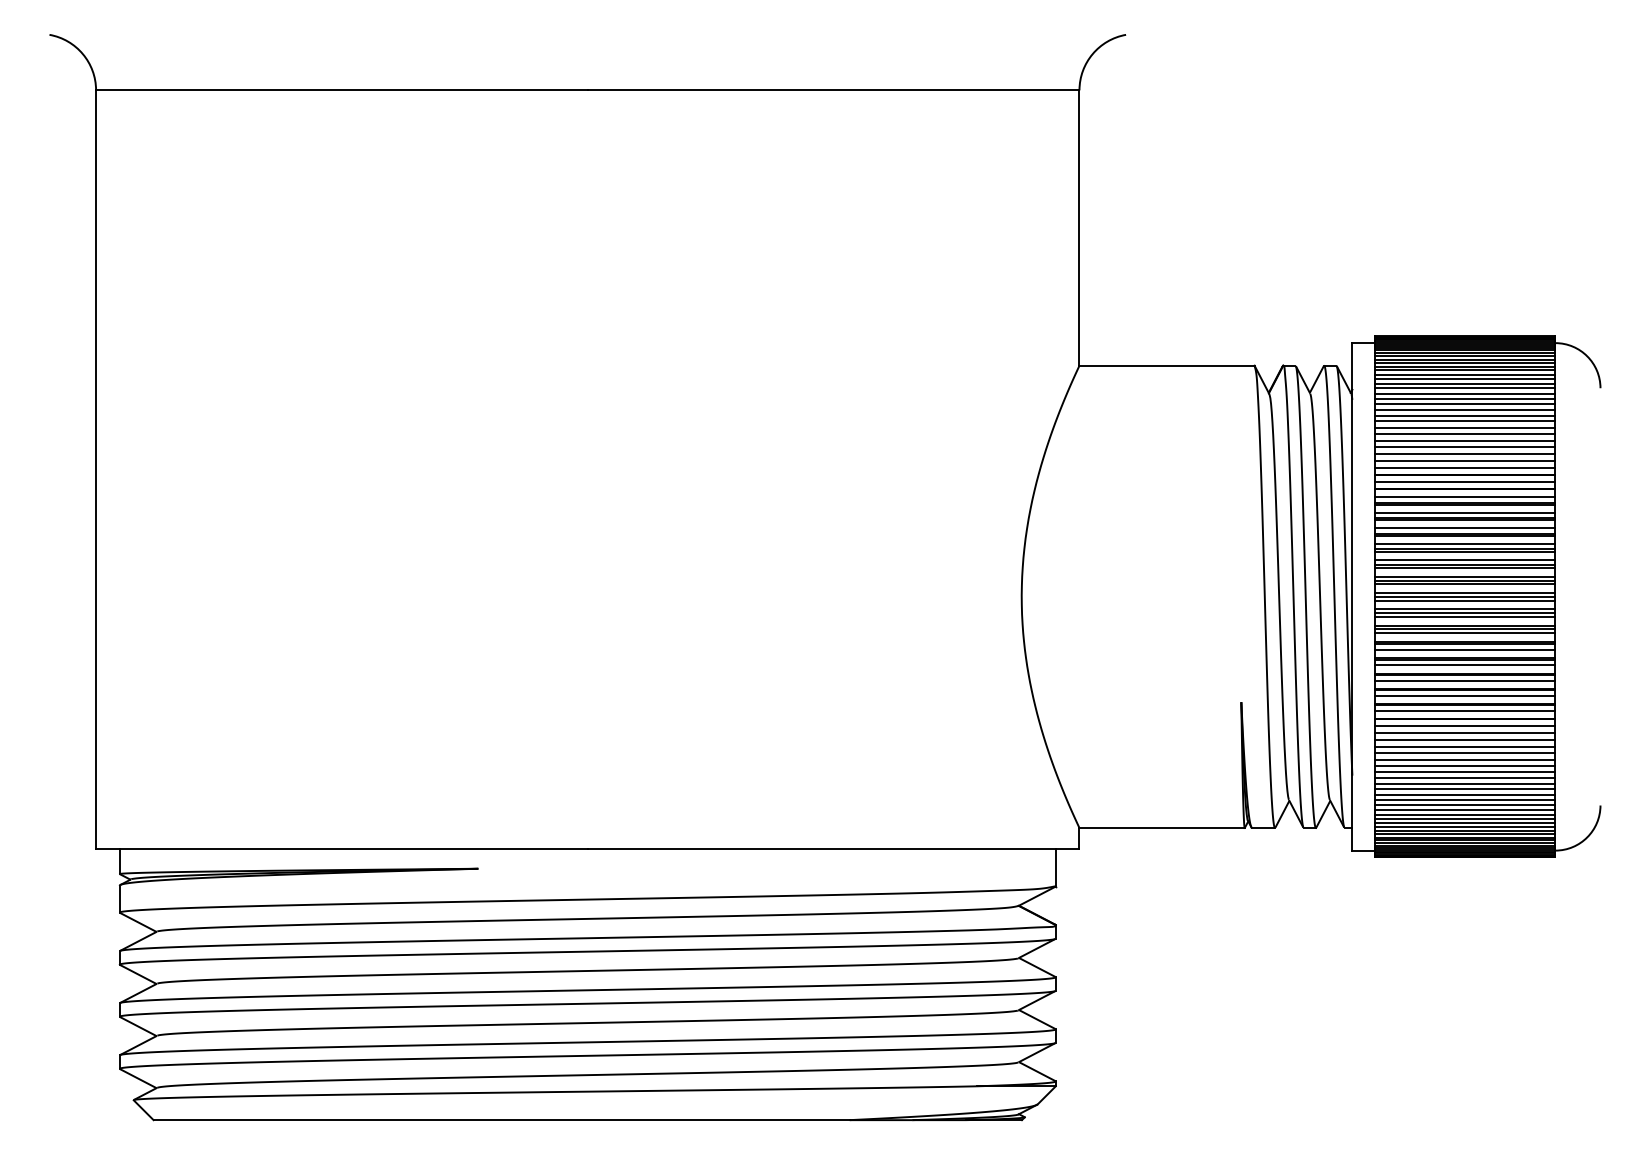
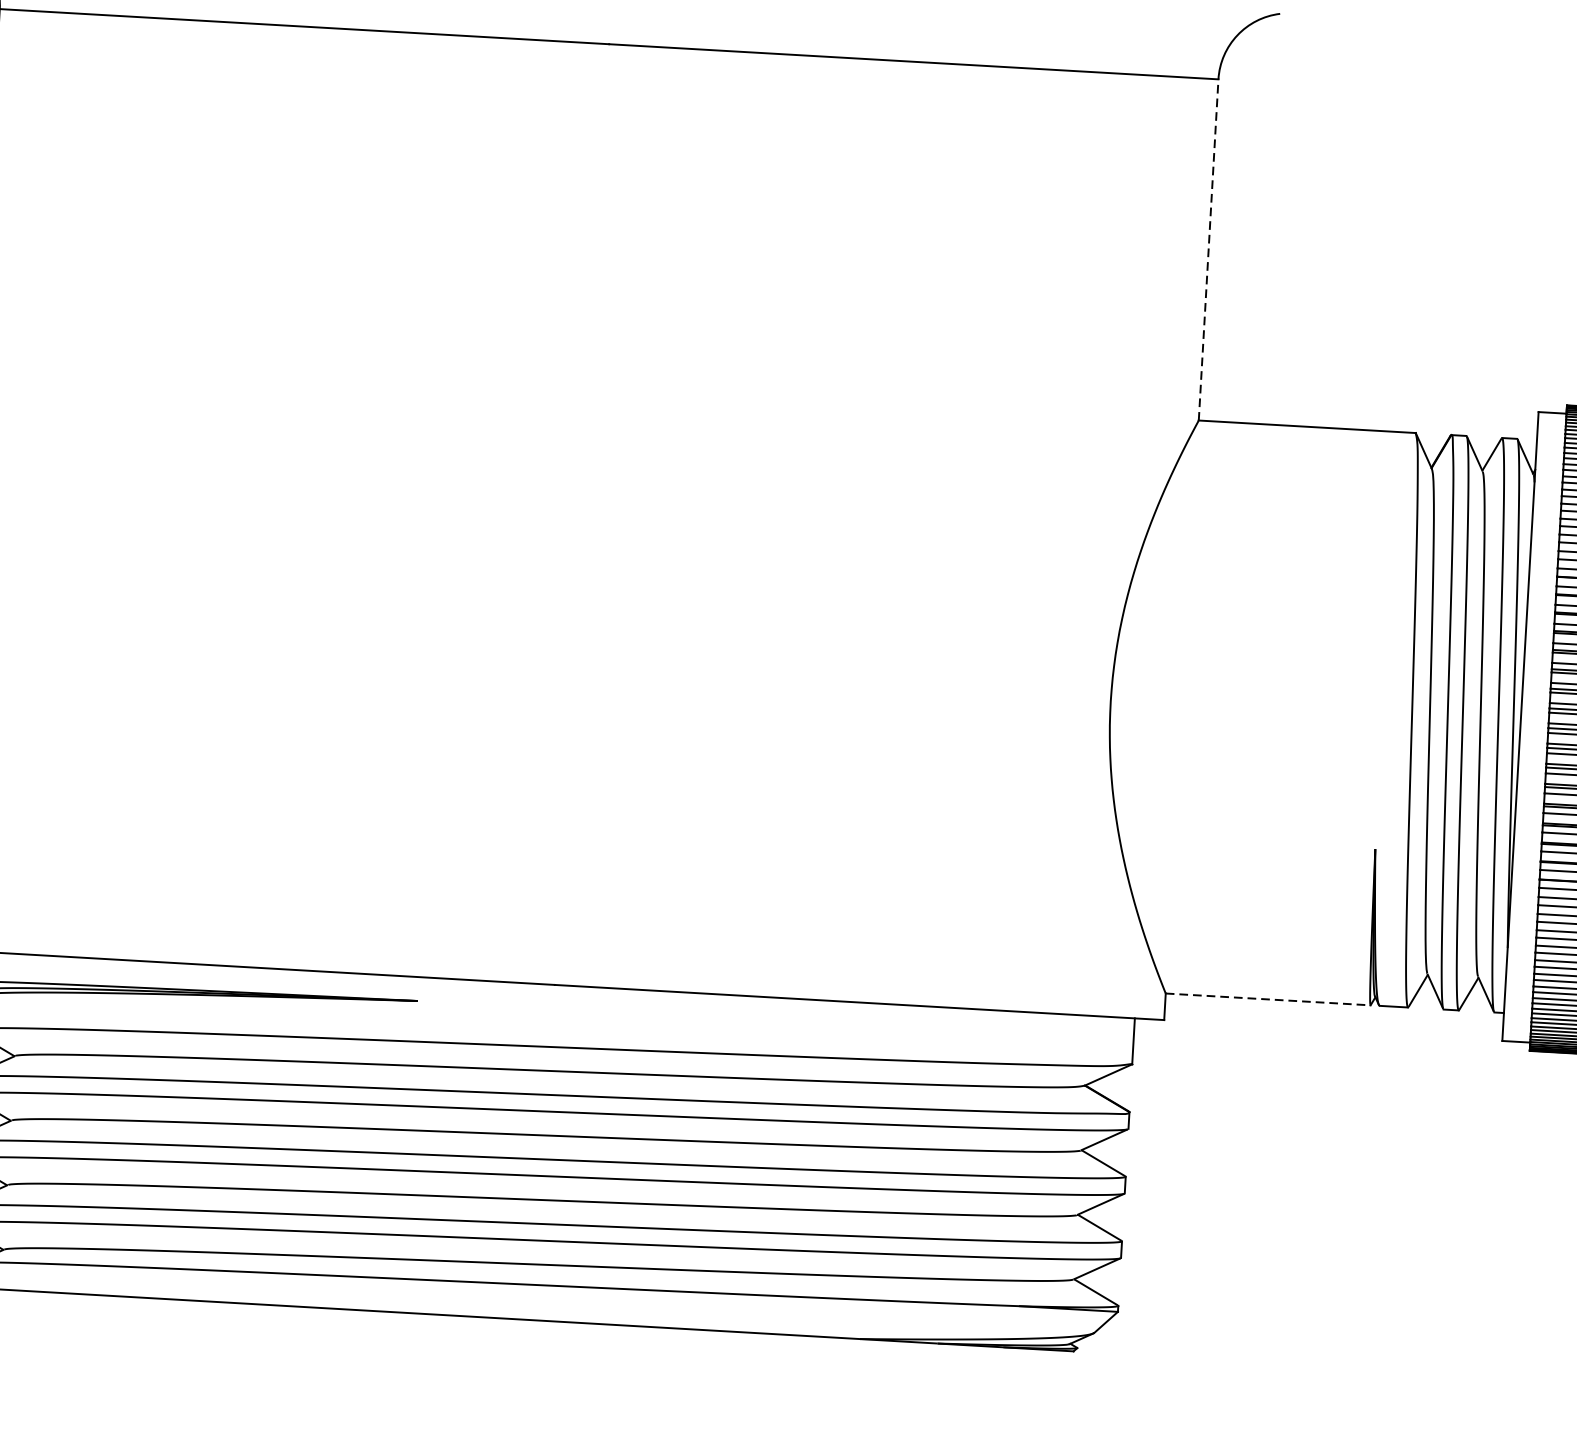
line: (1079, 228) -> (1208, 250), solid -> dashed
line: (1162, 828) -> (1268, 1000), solid -> dashed

